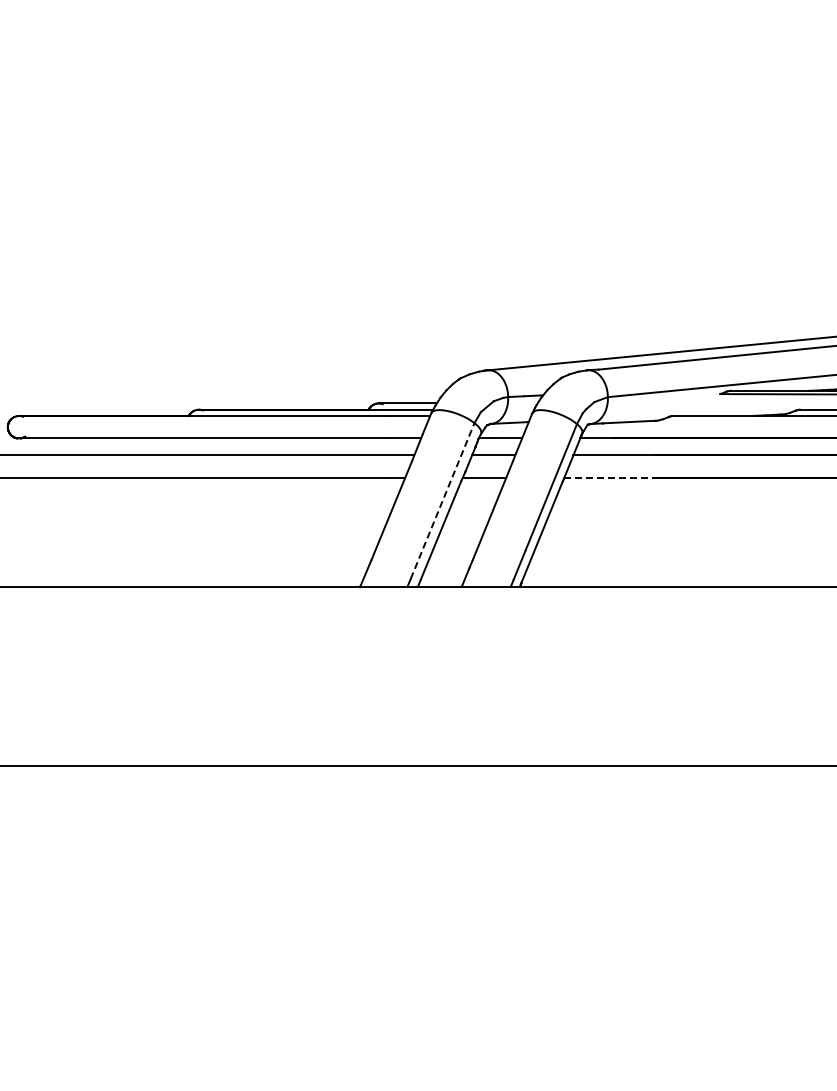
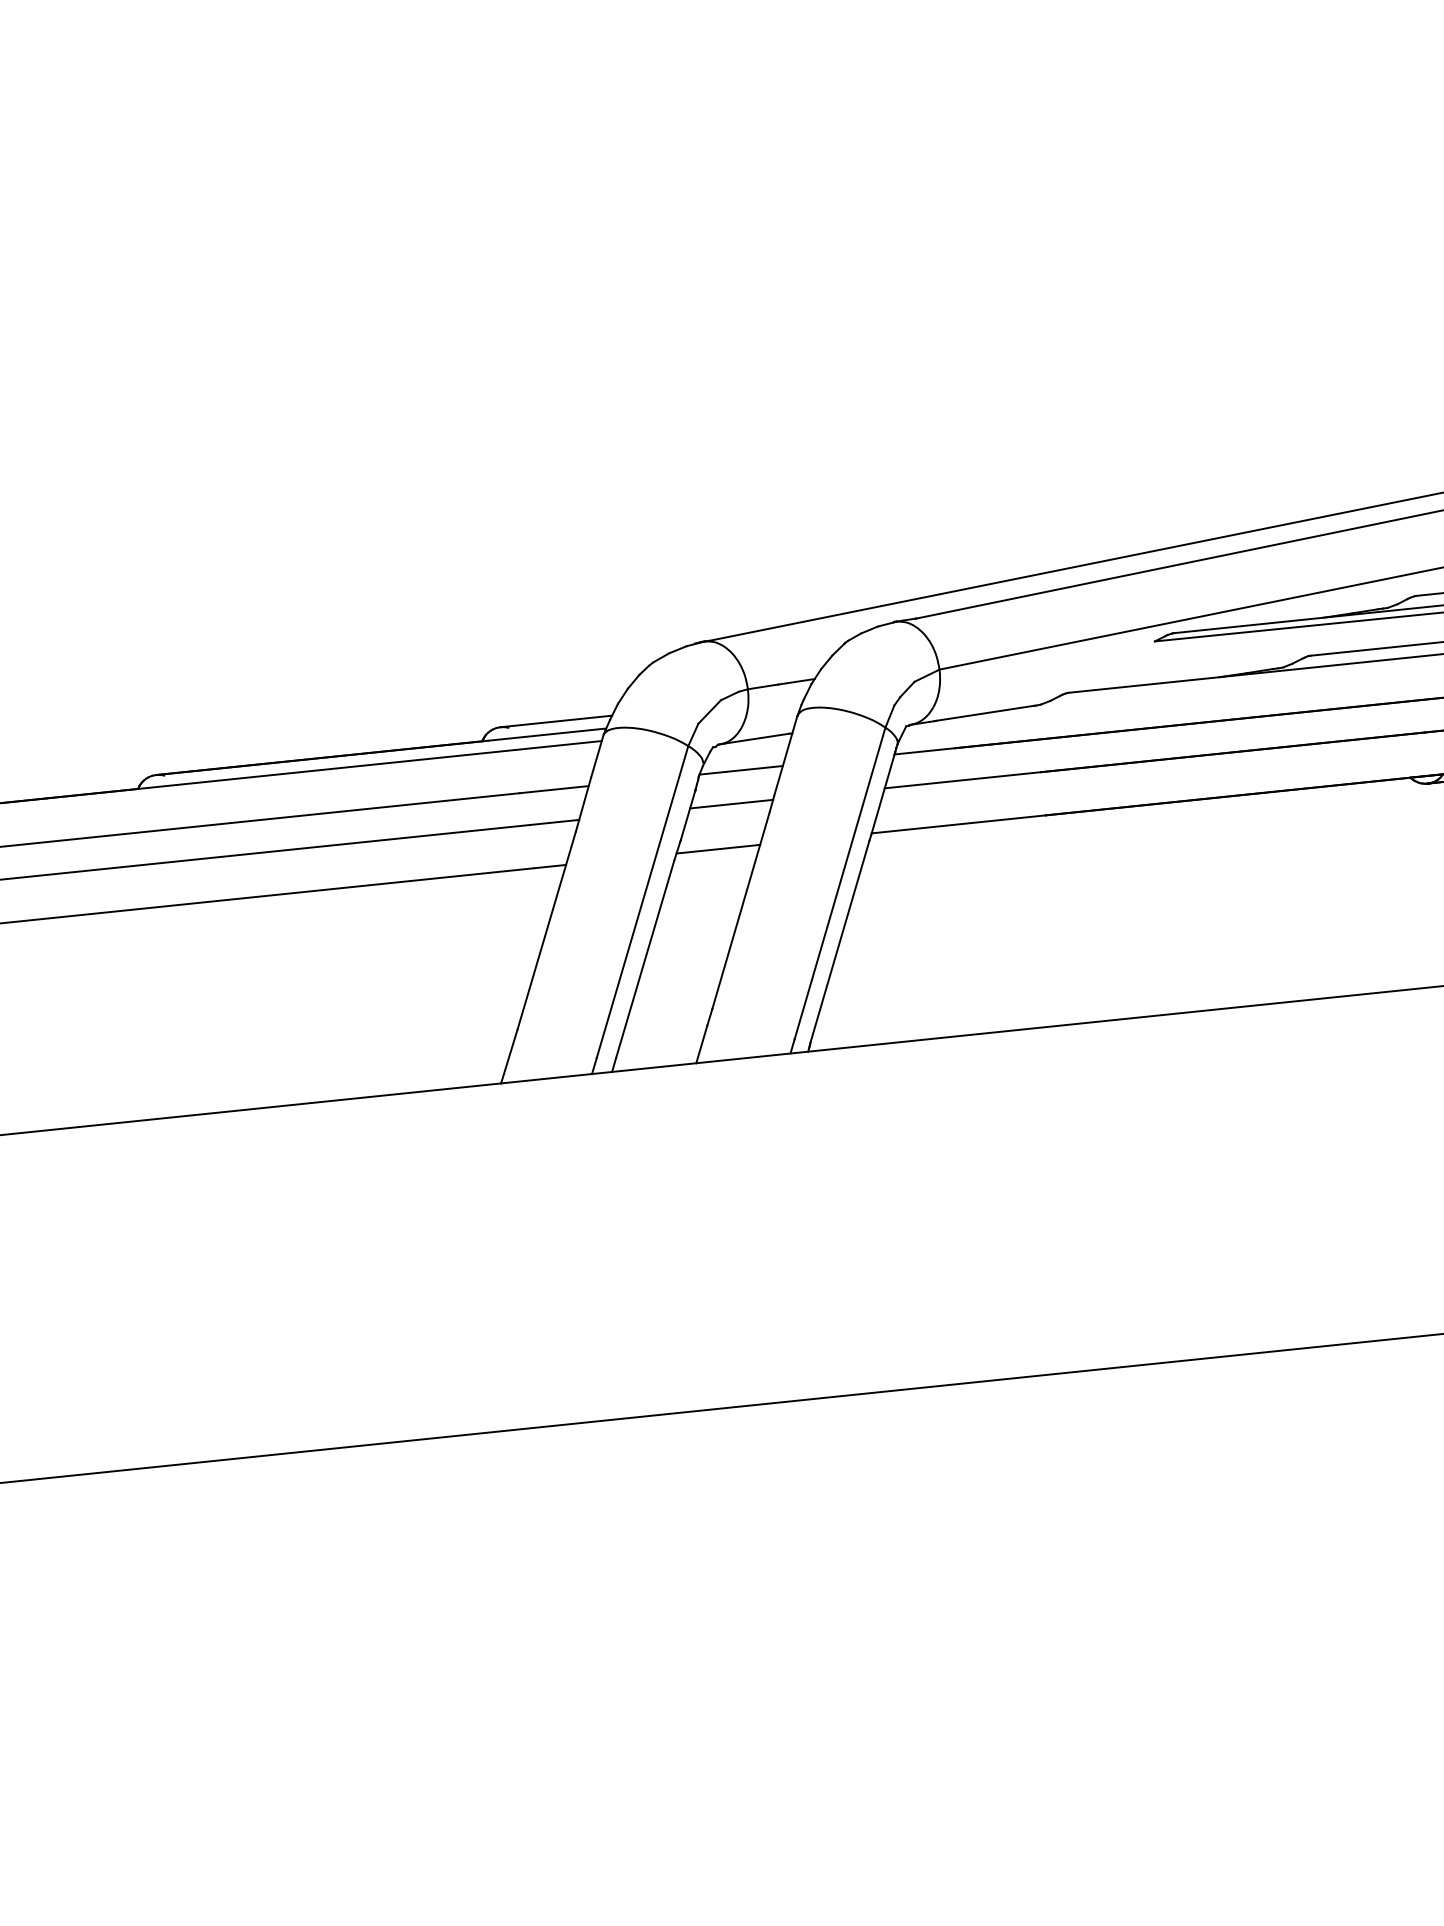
line: (610, 477) -> (960, 823), dashed -> solid
line: (442, 500) -> (642, 901), dashed -> solid

